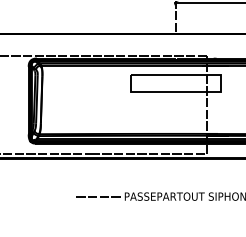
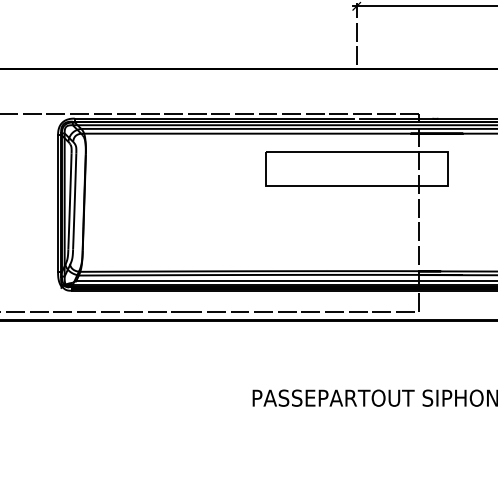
line: (99, 197) -> (201, 399), removed

